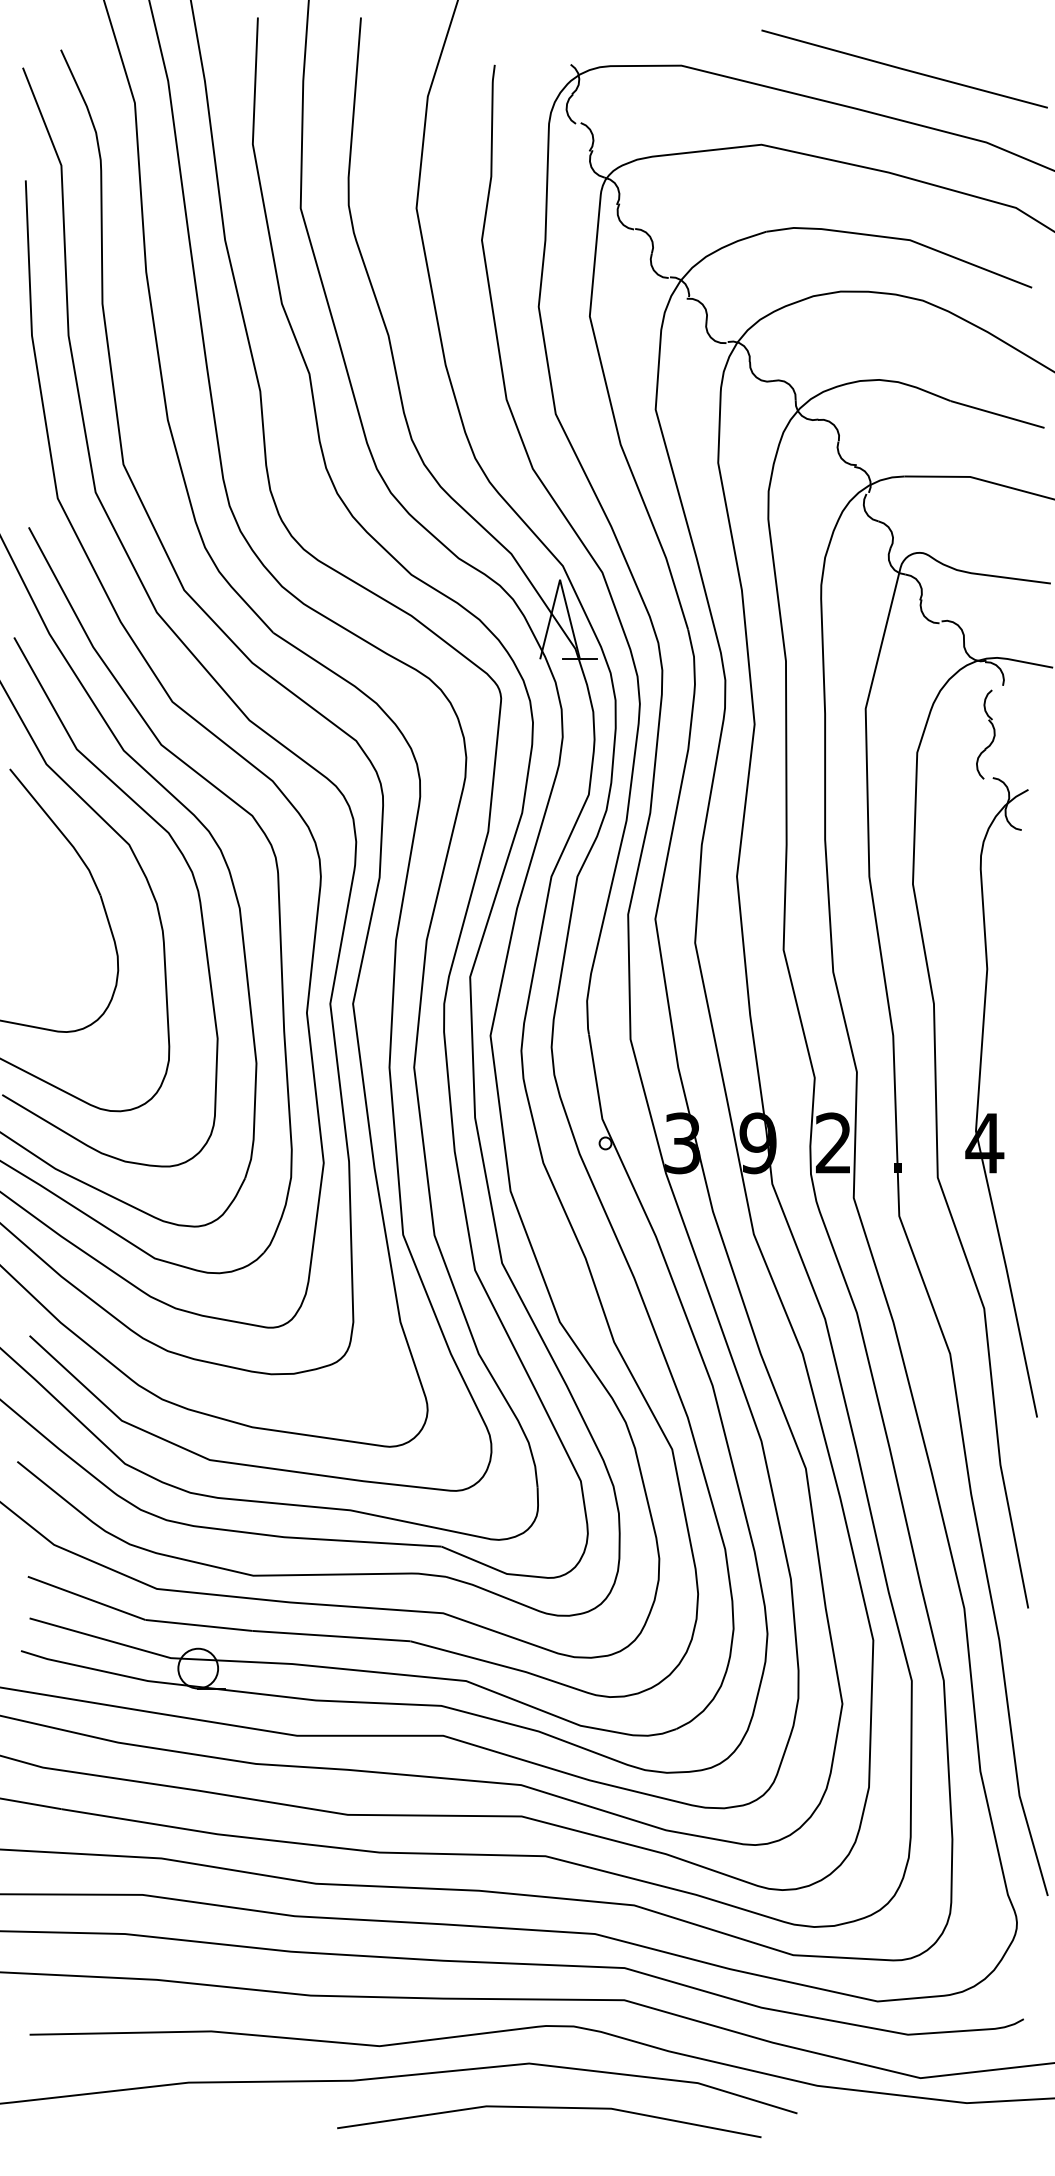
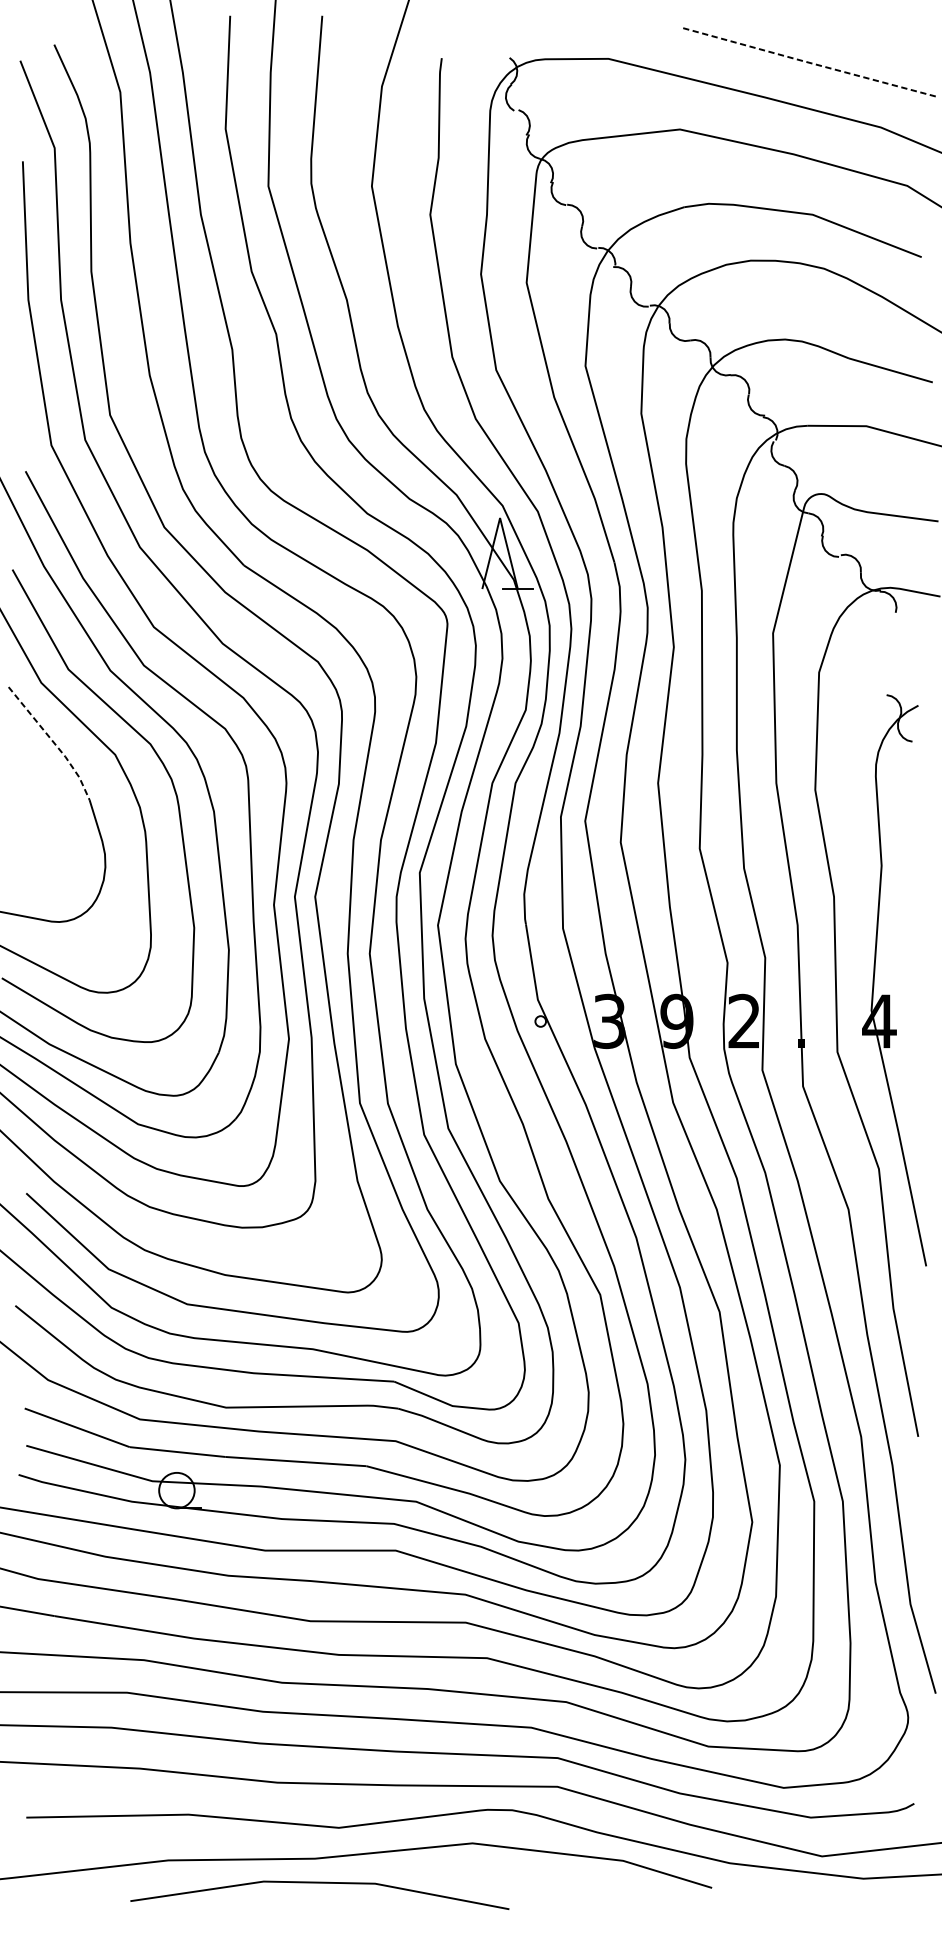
line: (904, 69) -> (807, 62), solid -> dashed
part: (993, 734) -> (887, 656), removed
line: (60, 830) -> (53, 742), solid -> dashed
line: (549, 2108) -> (320, 1883), moved

